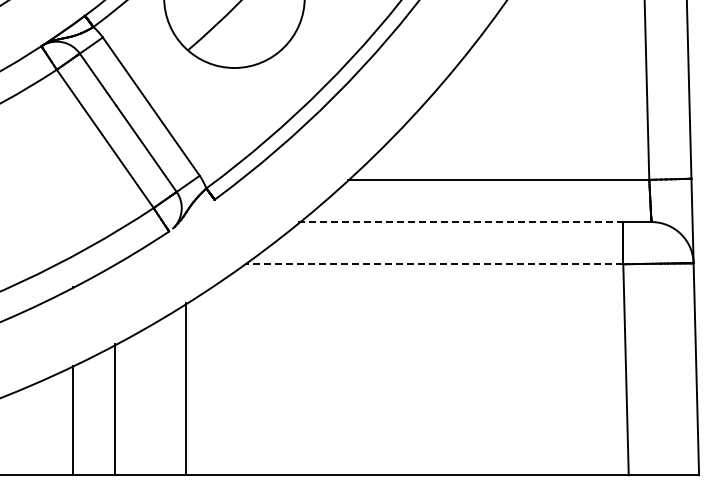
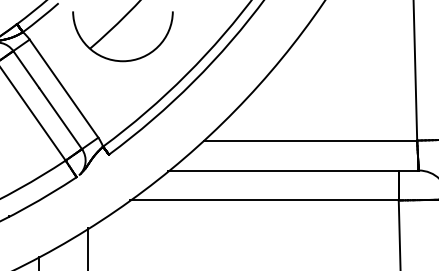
line: (461, 222) -> (284, 170), dashed -> solid
line: (433, 264) -> (264, 200), dashed -> solid

